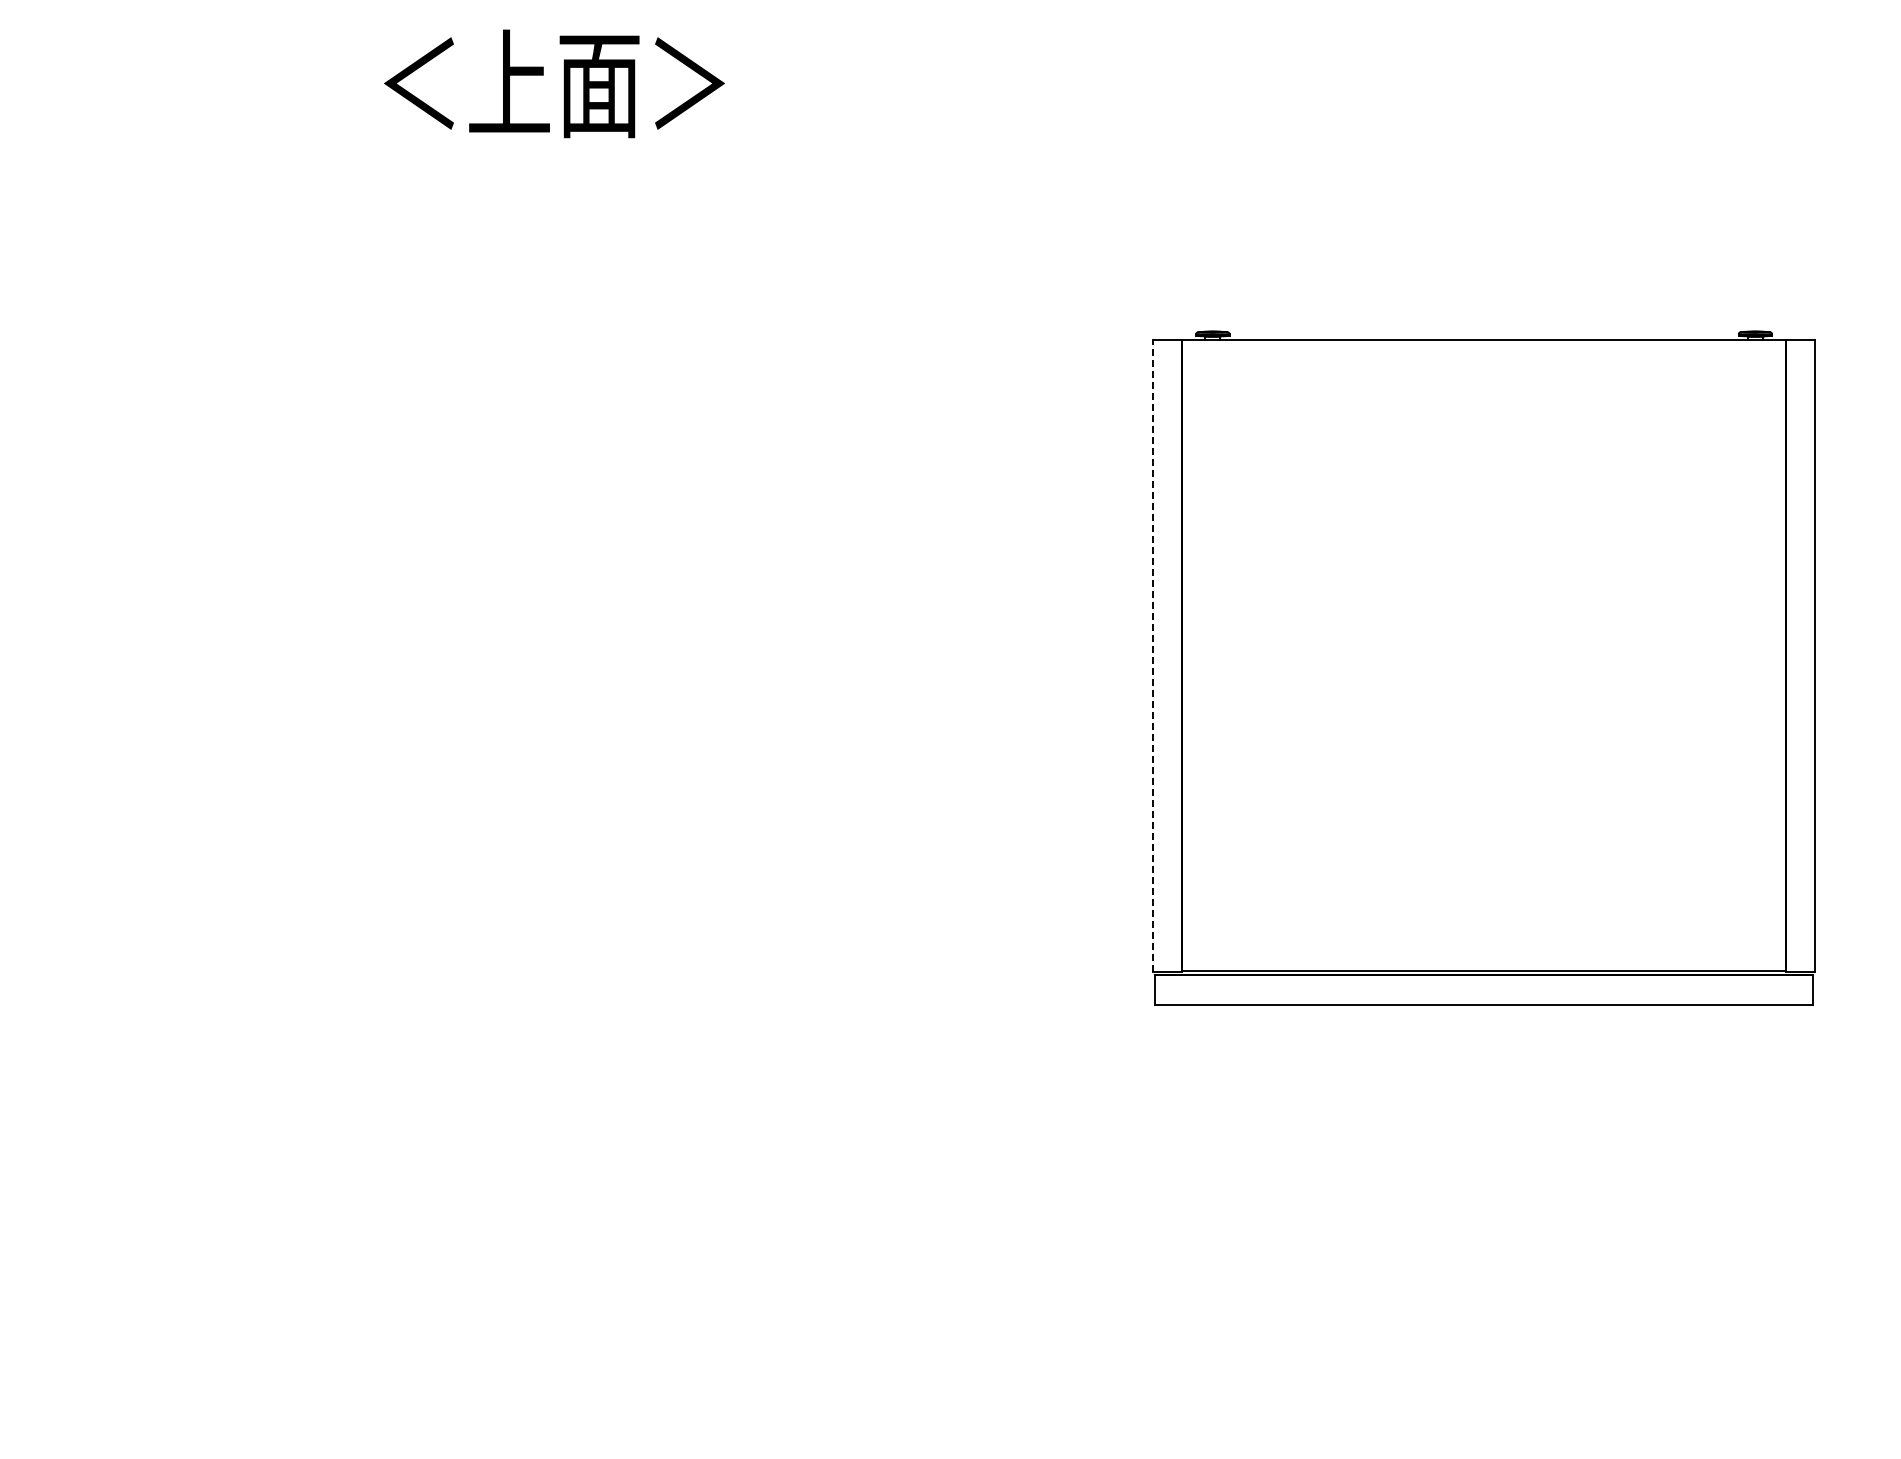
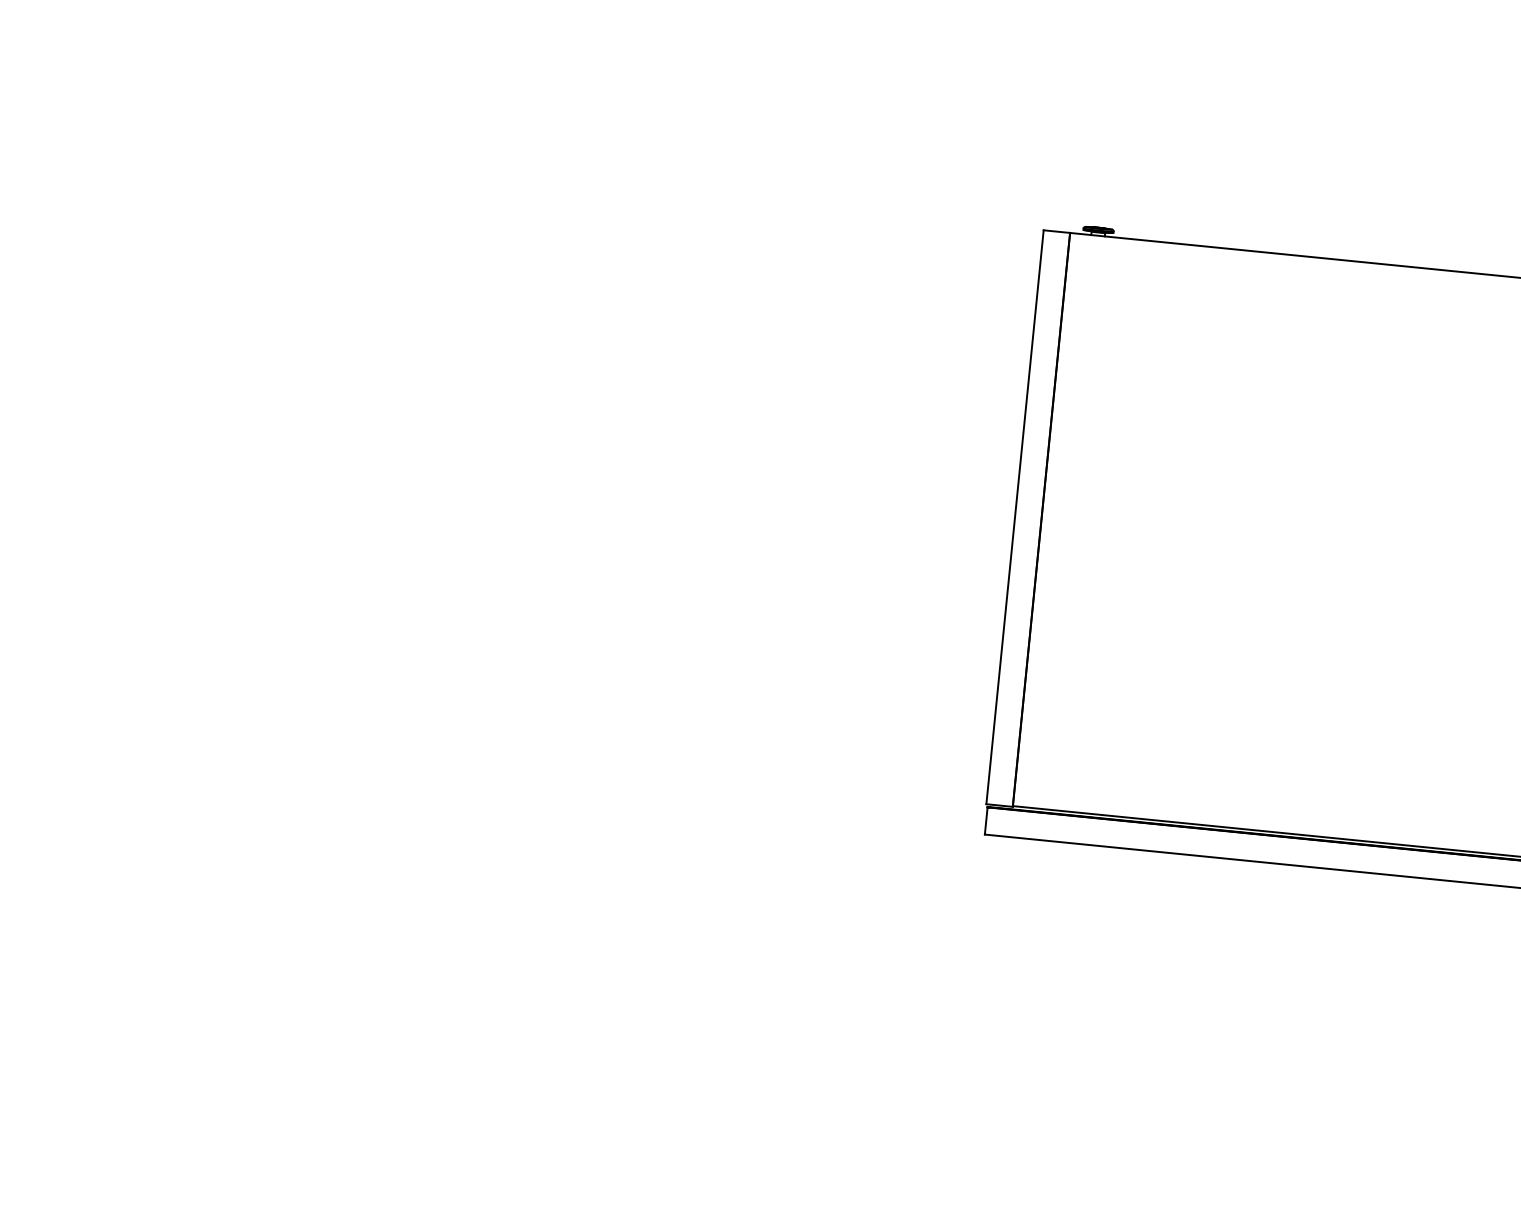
line: (1153, 656) -> (1015, 517), dashed -> solid

